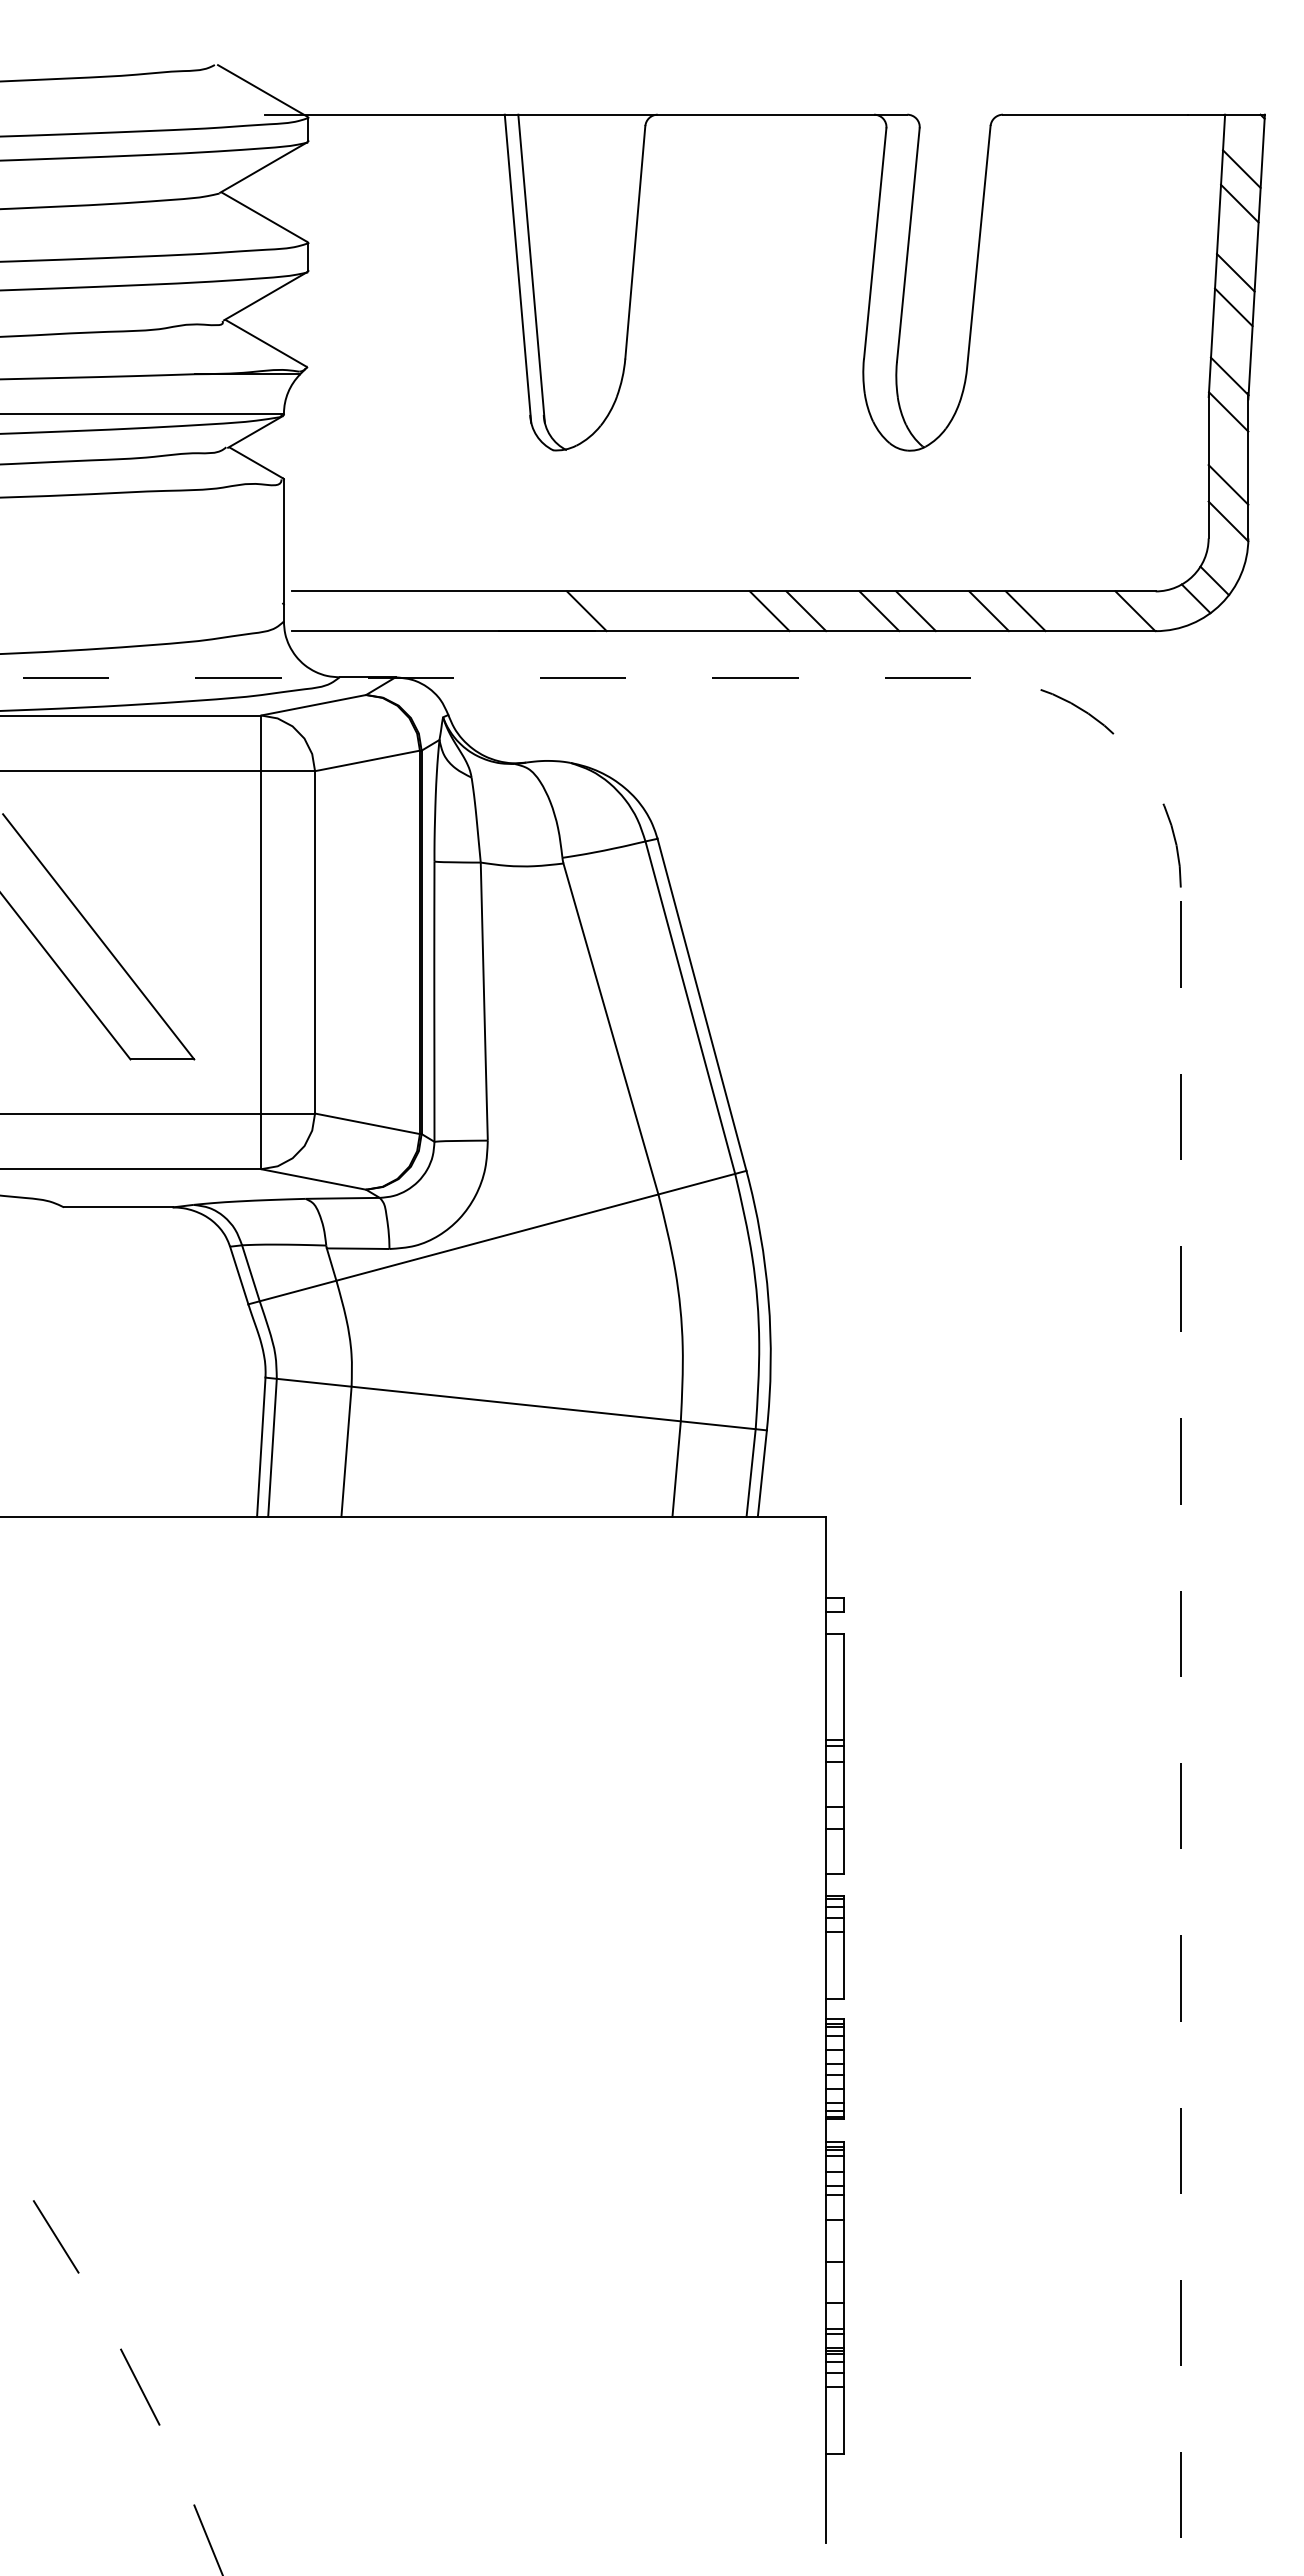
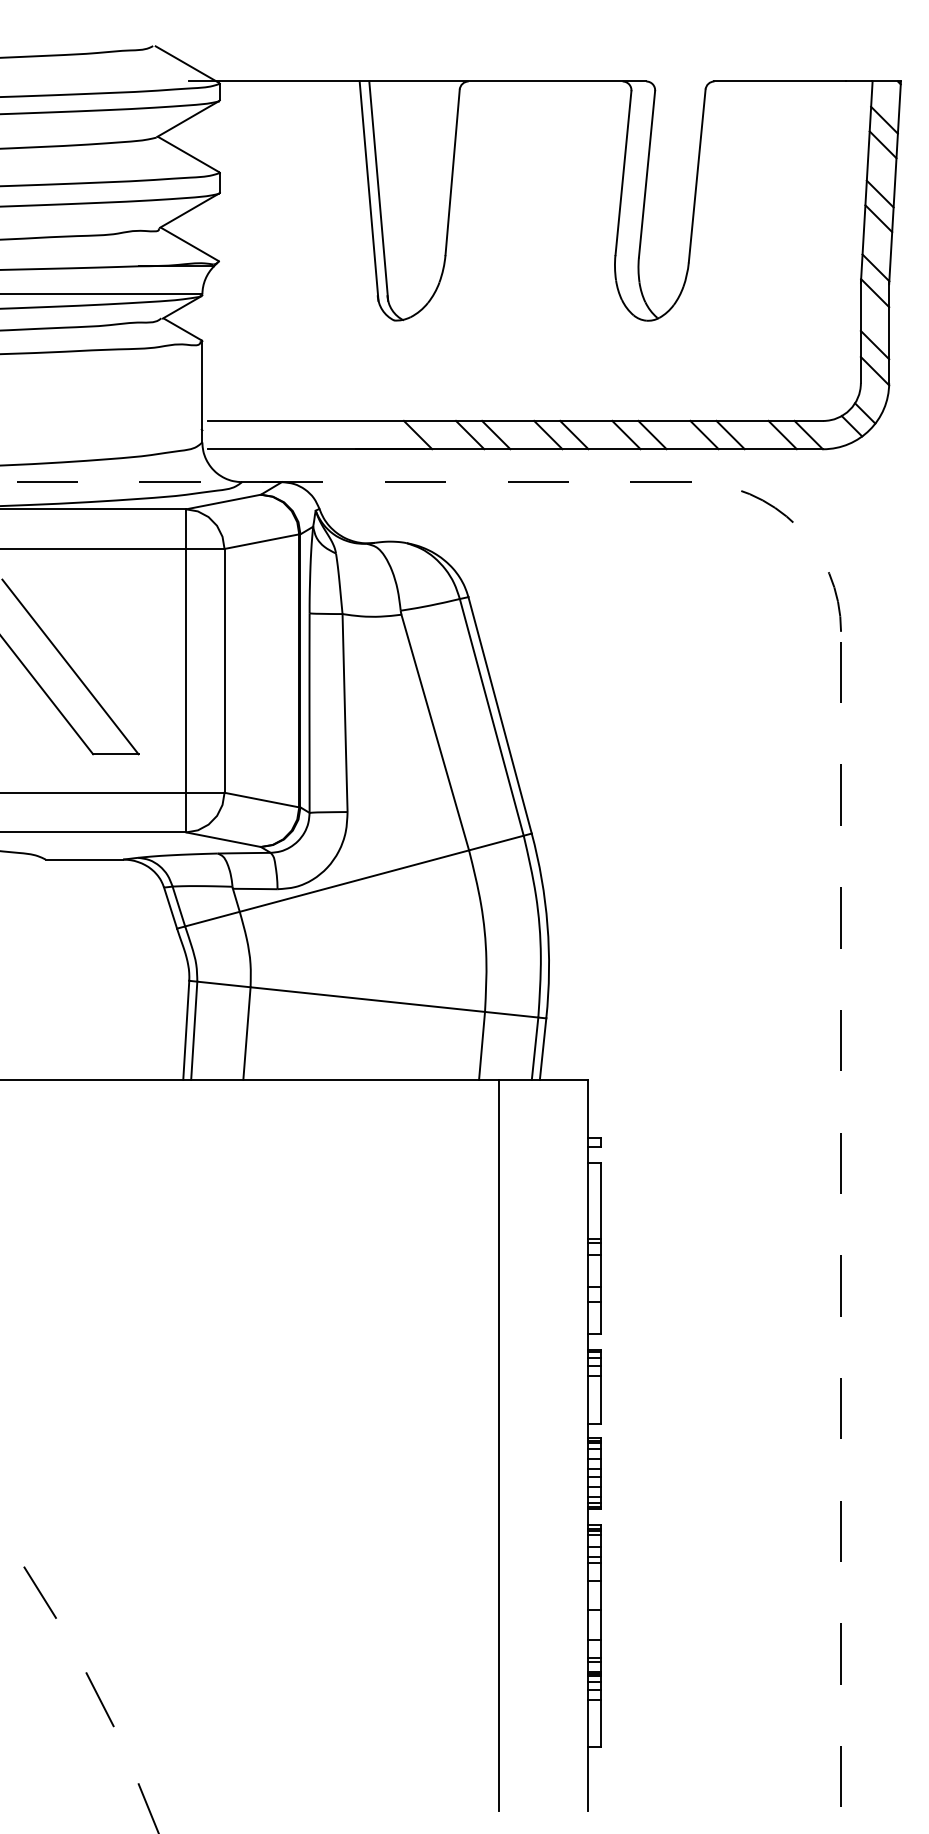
line: (659, 611) -> (469, 435), added
line: (696, 611) -> (496, 435), added
line: (1098, 611) -> (782, 435), added
line: (700, 2029) -> (499, 1445), added

